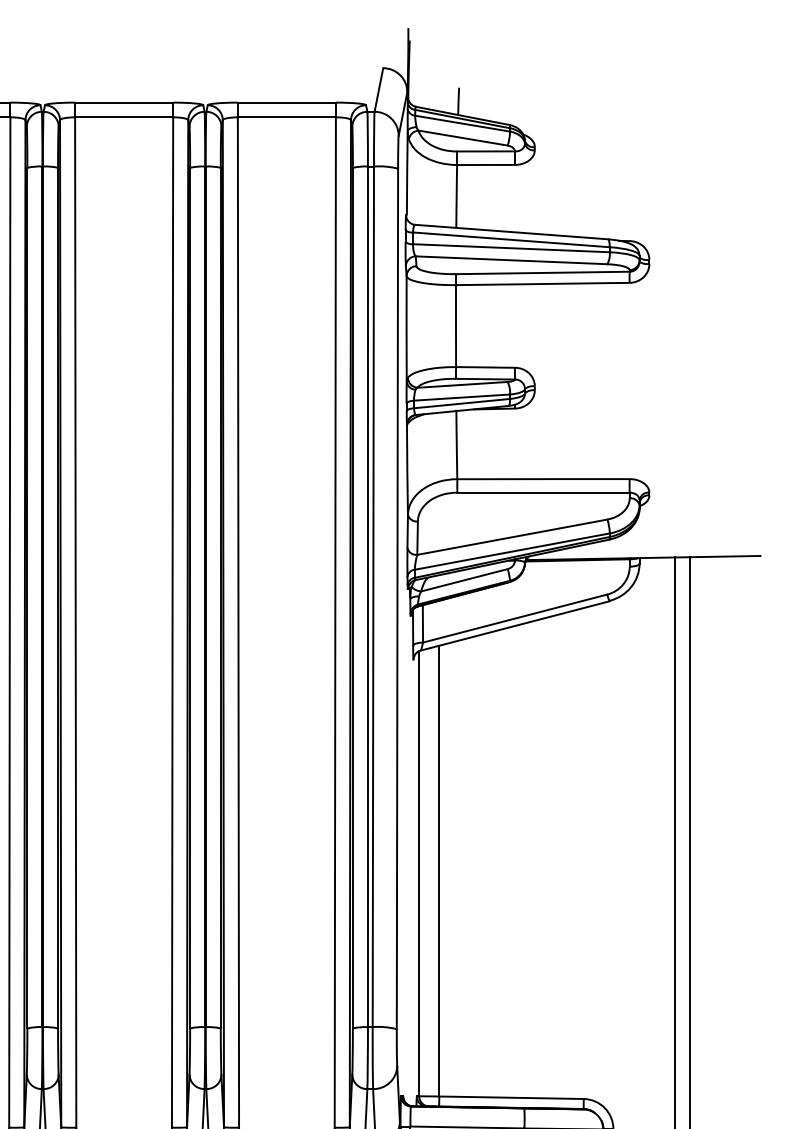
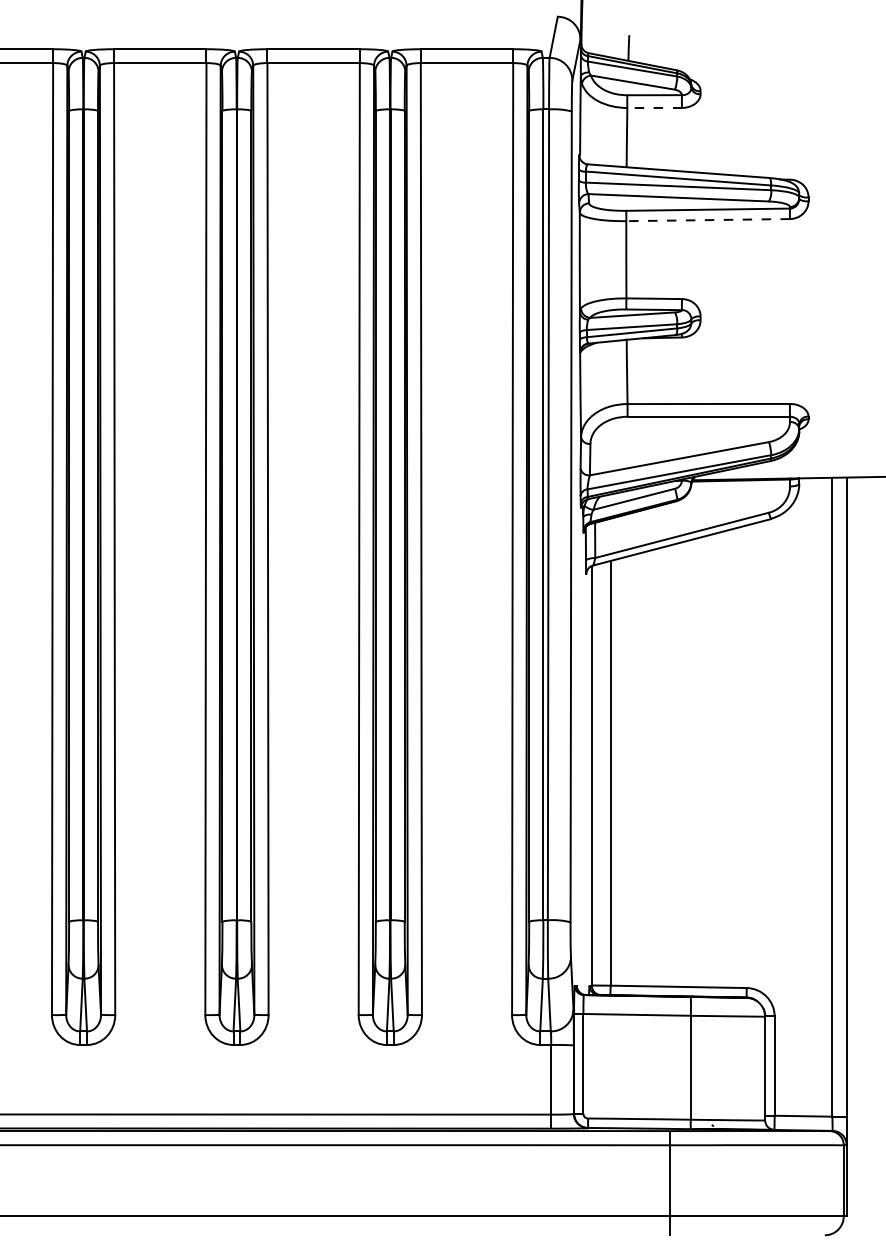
line: (486, 164) -> (655, 107), solid -> dashed
line: (542, 284) -> (707, 220), solid -> dashed

